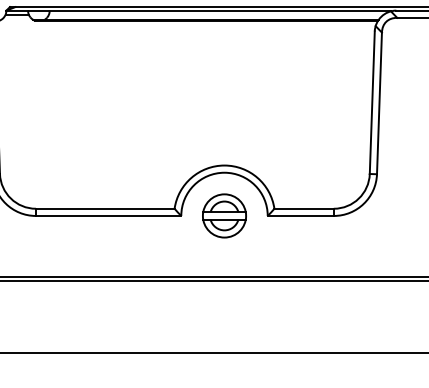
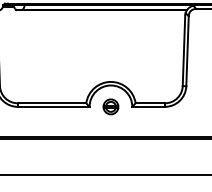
part: (223, 215) -> (110, 106), size x0.7

